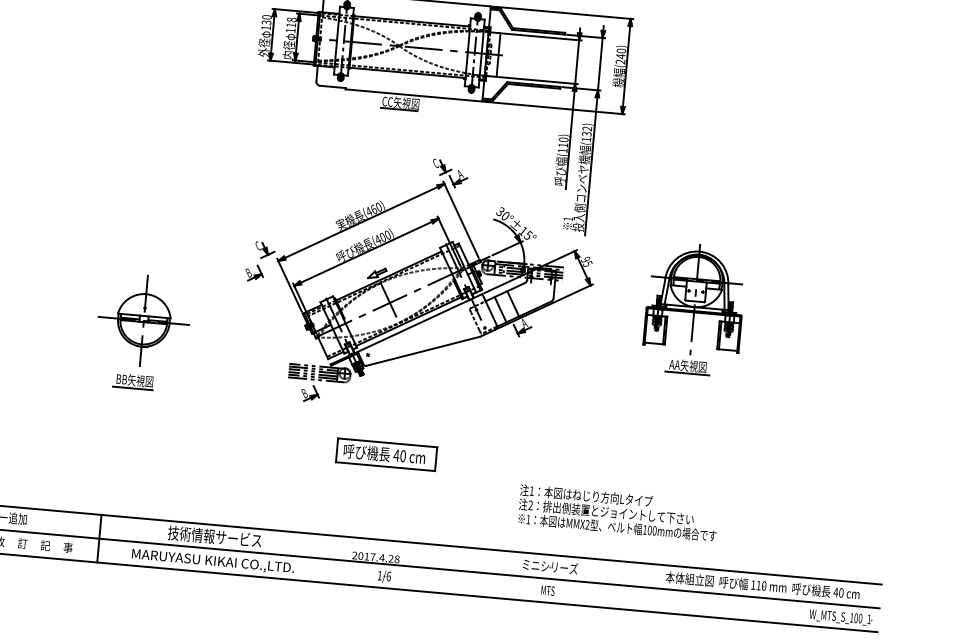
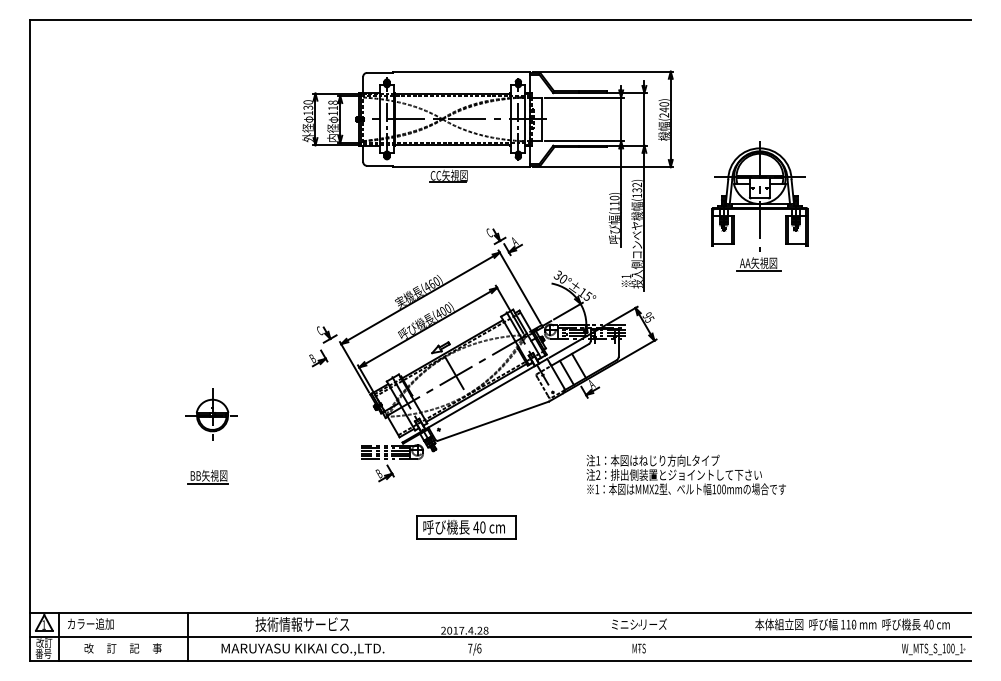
part: (693, 309) -> (759, 206), moved
part: (143, 320) -> (212, 415), size x0.6
text: (617, 512) -> (685, 474), moved
text: (380, 575) -> (470, 648), 1/6 -> 7/6

